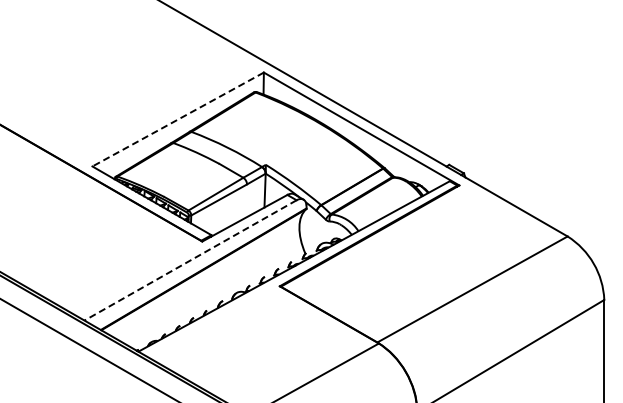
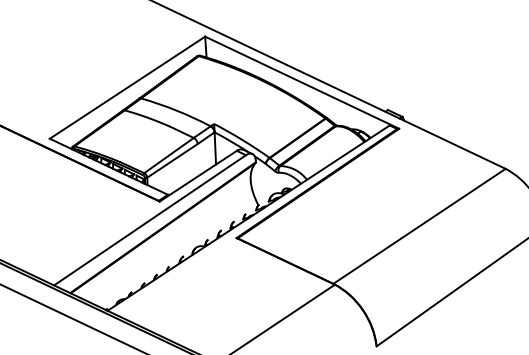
line: (178, 119) -> (127, 87), dashed -> solid
line: (190, 260) -> (149, 220), dashed -> solid

